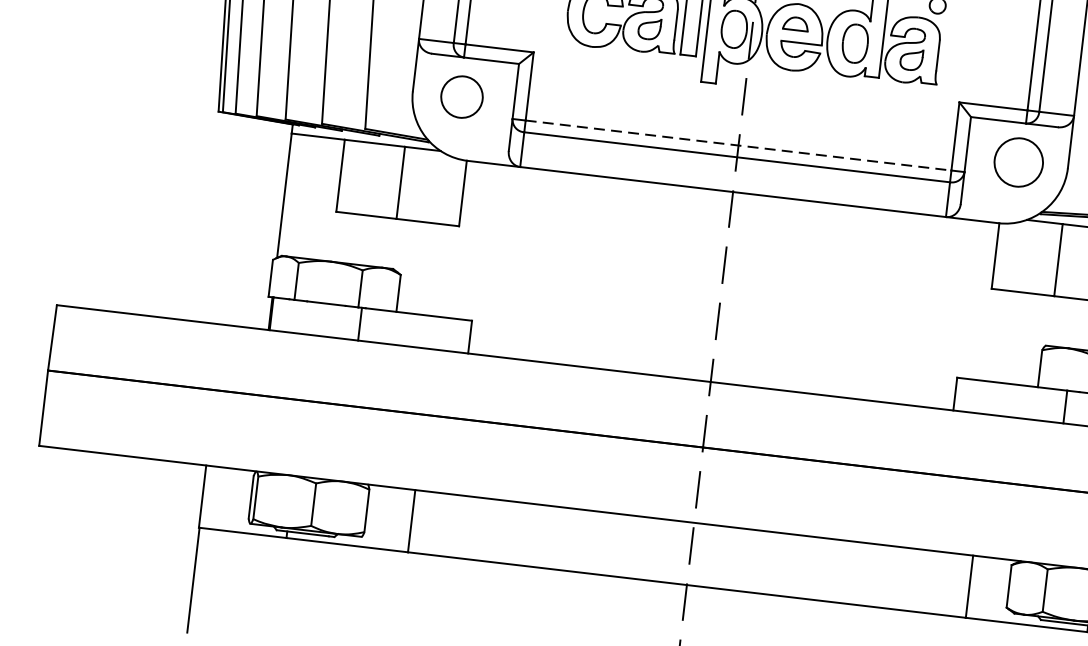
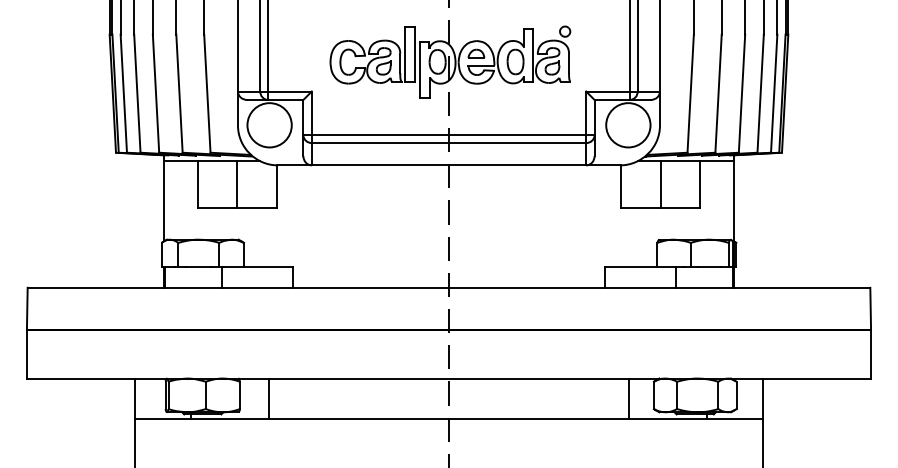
circle: (461, 97) -> (269, 125), size x1.67
line: (739, 145) -> (449, 135), dashed -> solid
circle: (1018, 162) -> (628, 125), size x1.43

